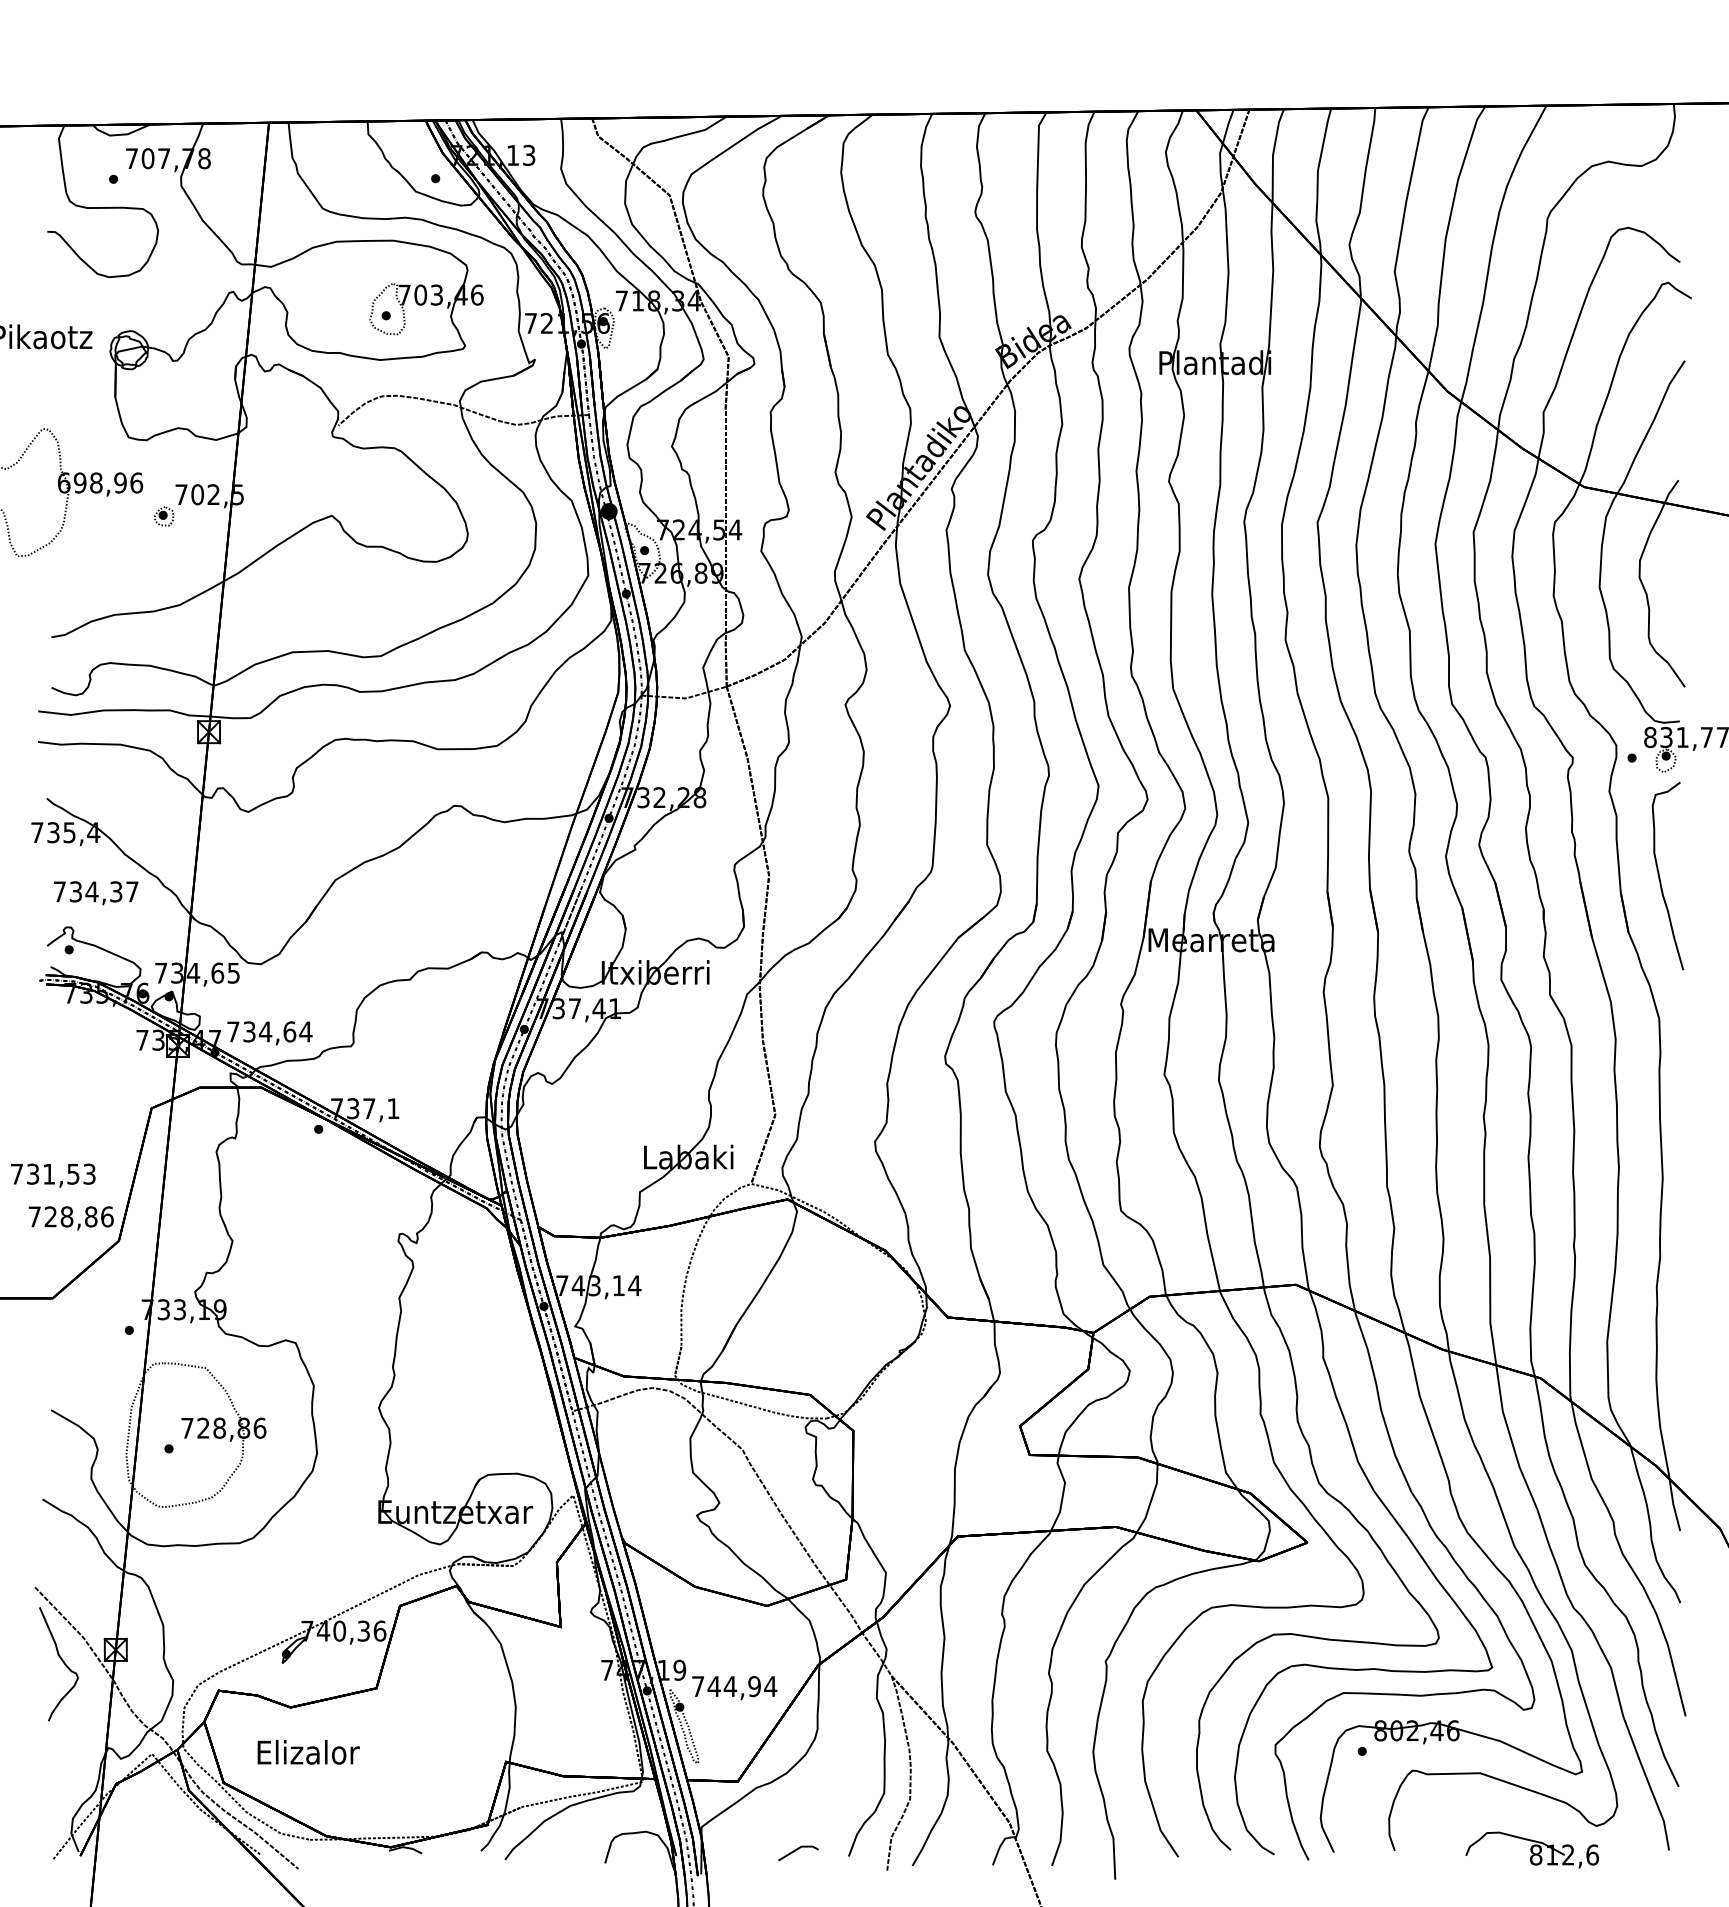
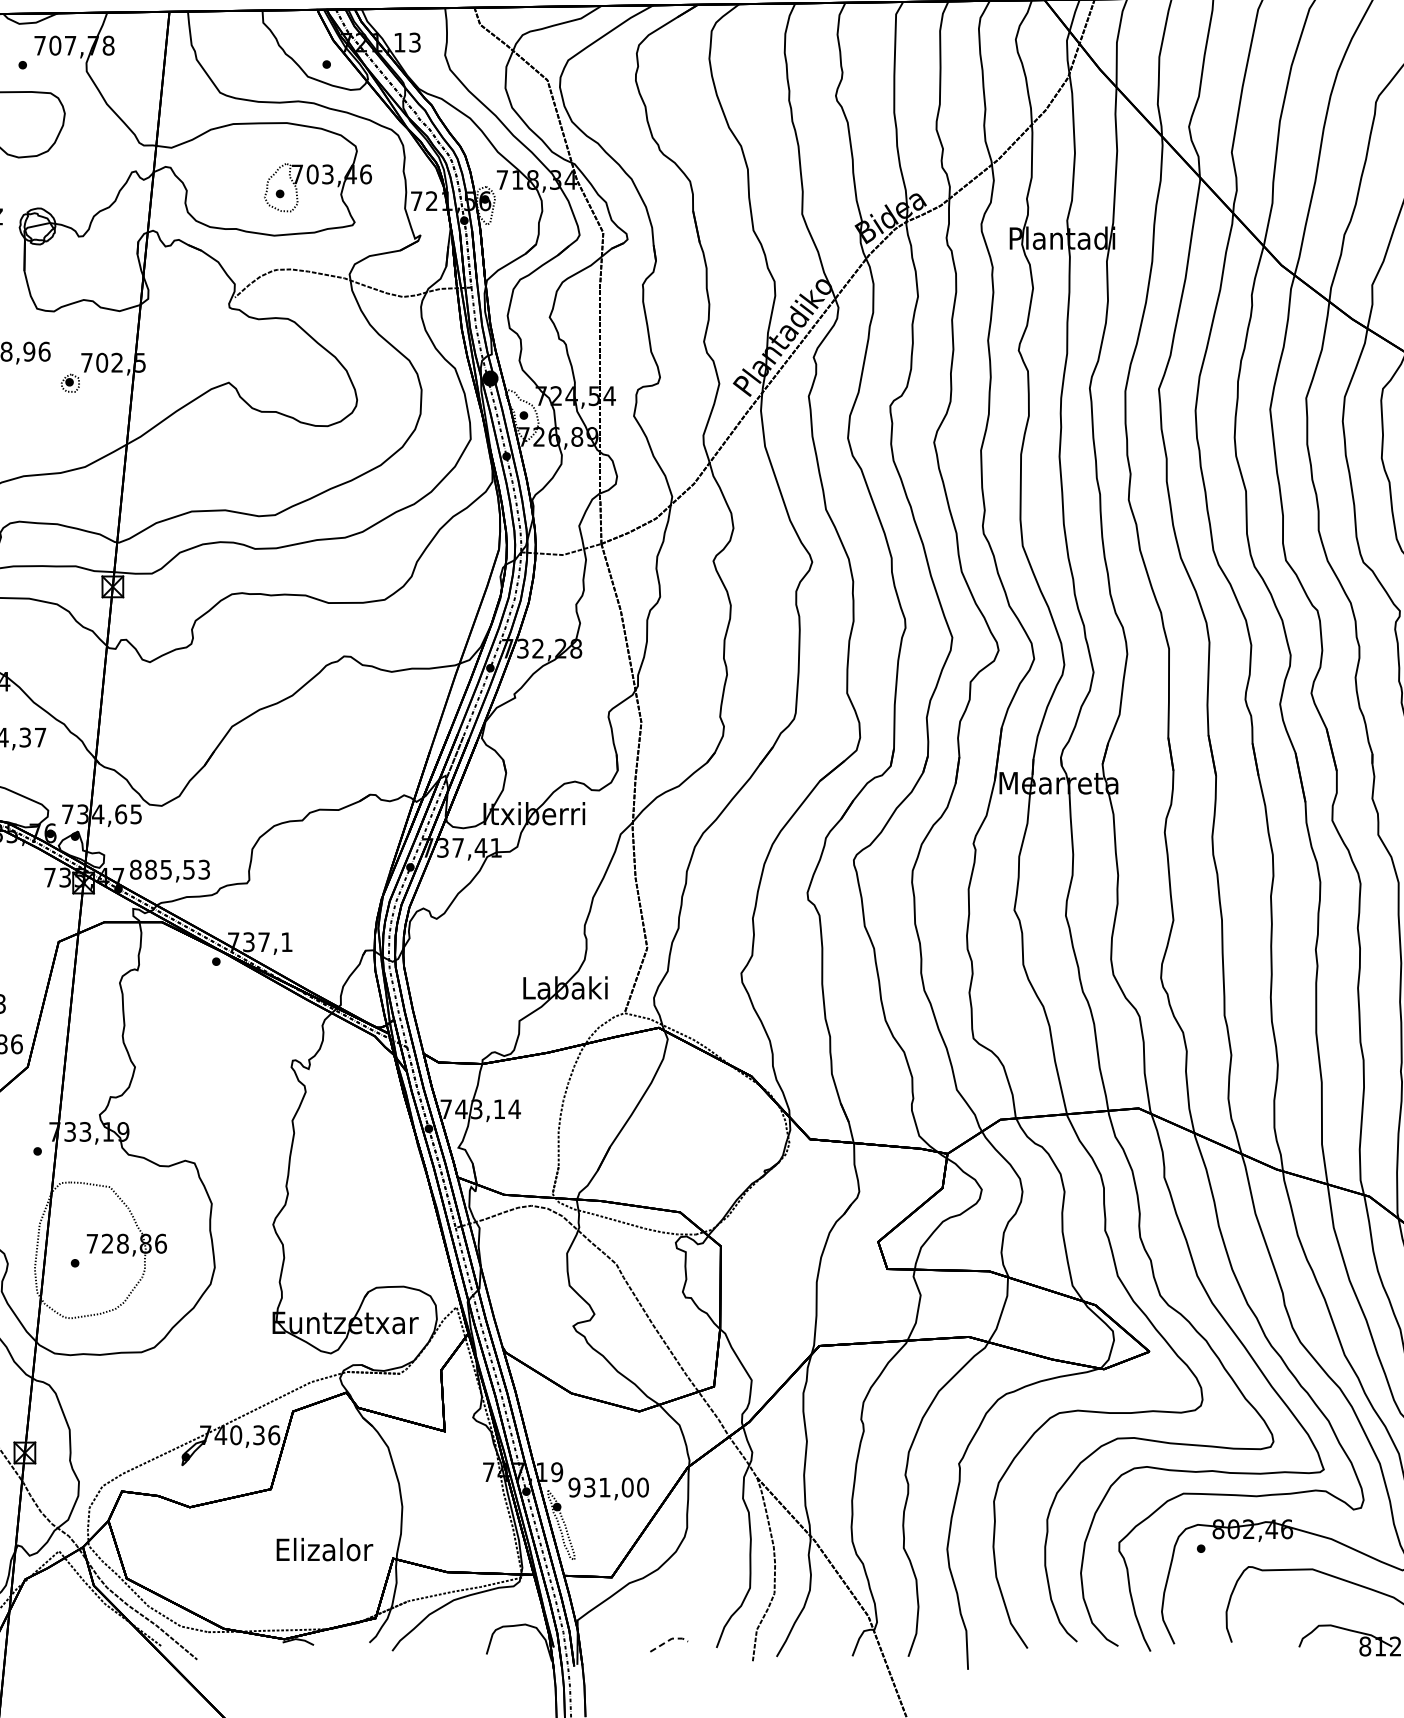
text: (269, 1031) -> (169, 869), 734,64 -> 885,53
text: (734, 1686) -> (608, 1487), 744,94 -> 931,00
text: (308, 1751) -> (324, 1548), moved
line: (799, 1848) -> (670, 1640), solid -> dashed

